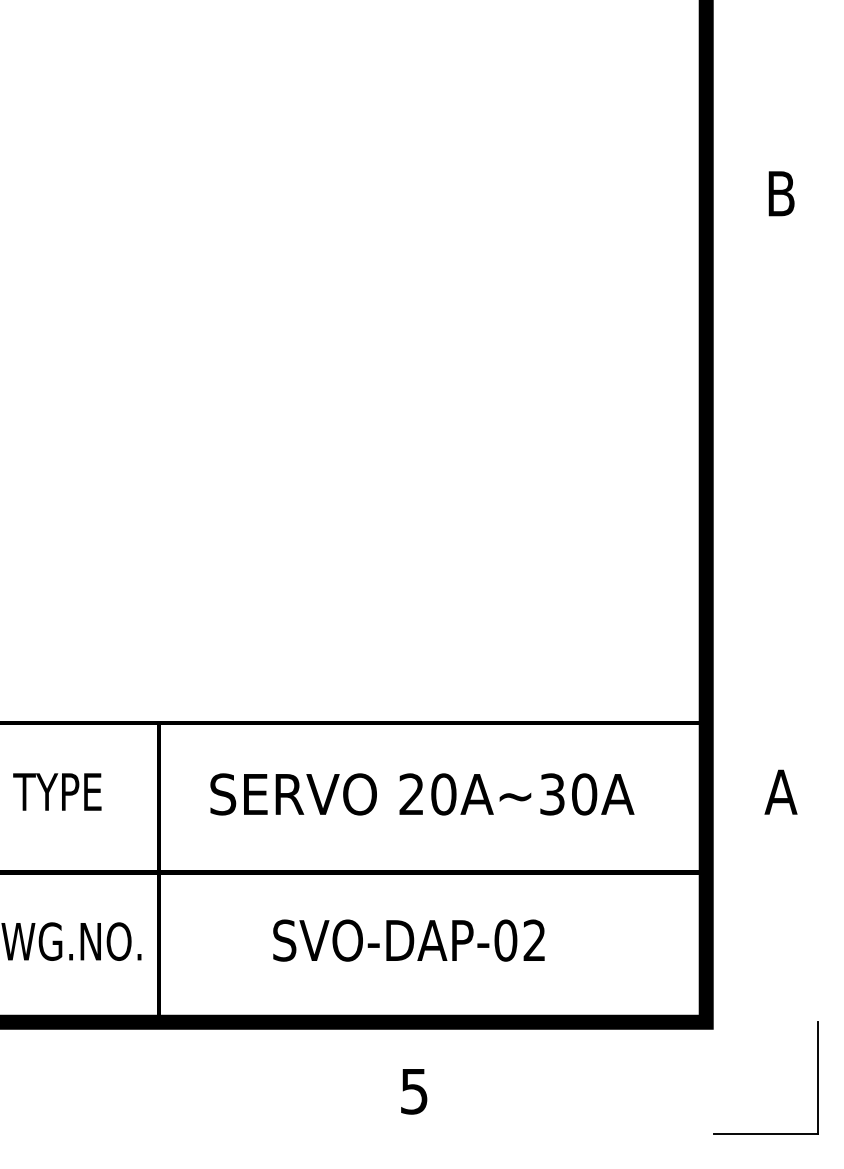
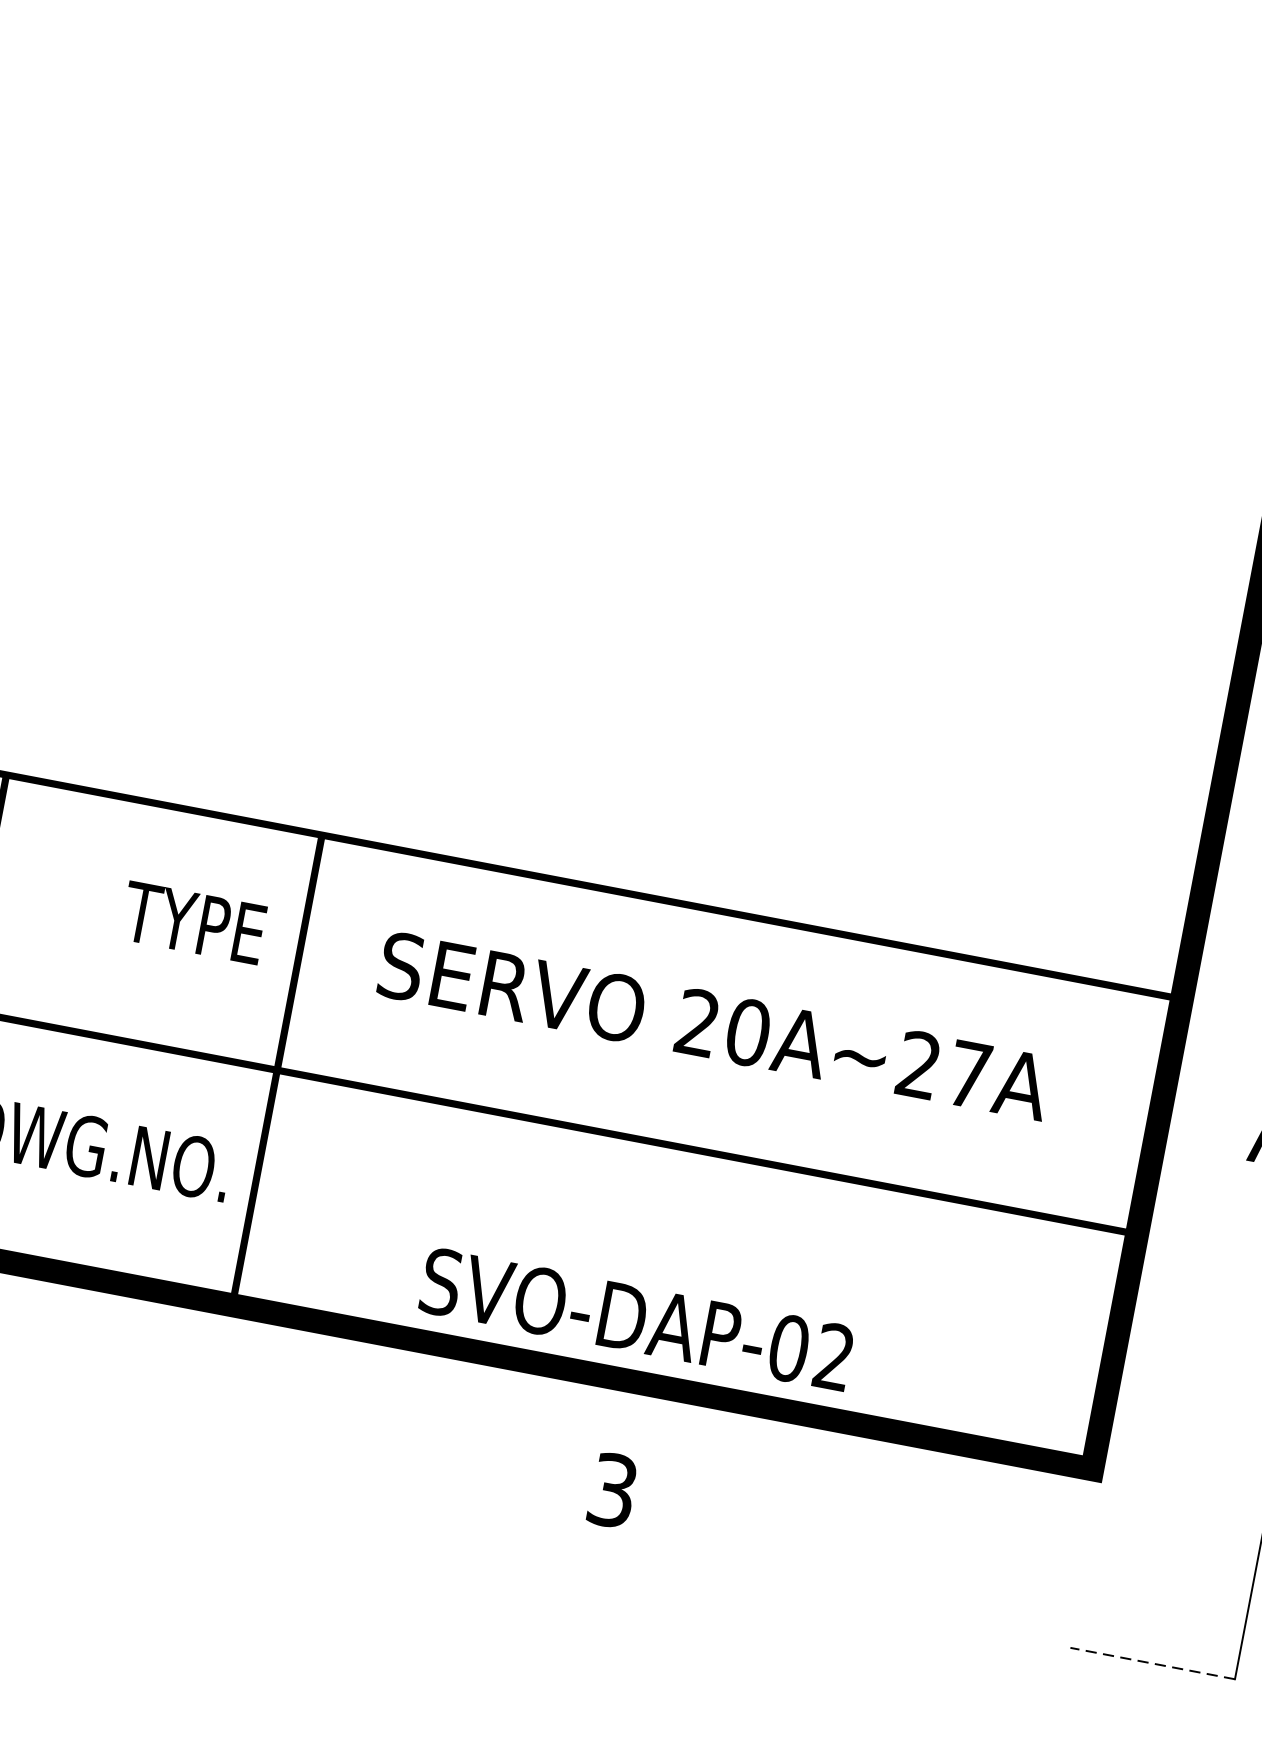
text: (57, 791) -> (193, 922), moved
text: (568, 794) -> (944, 1070), 20A~30A -> 20A~27A
text: (408, 940) -> (636, 1319), moved
text: (414, 1091) -> (613, 1490), 5 -> 3
line: (765, 1134) -> (1151, 1663), solid -> dashed

